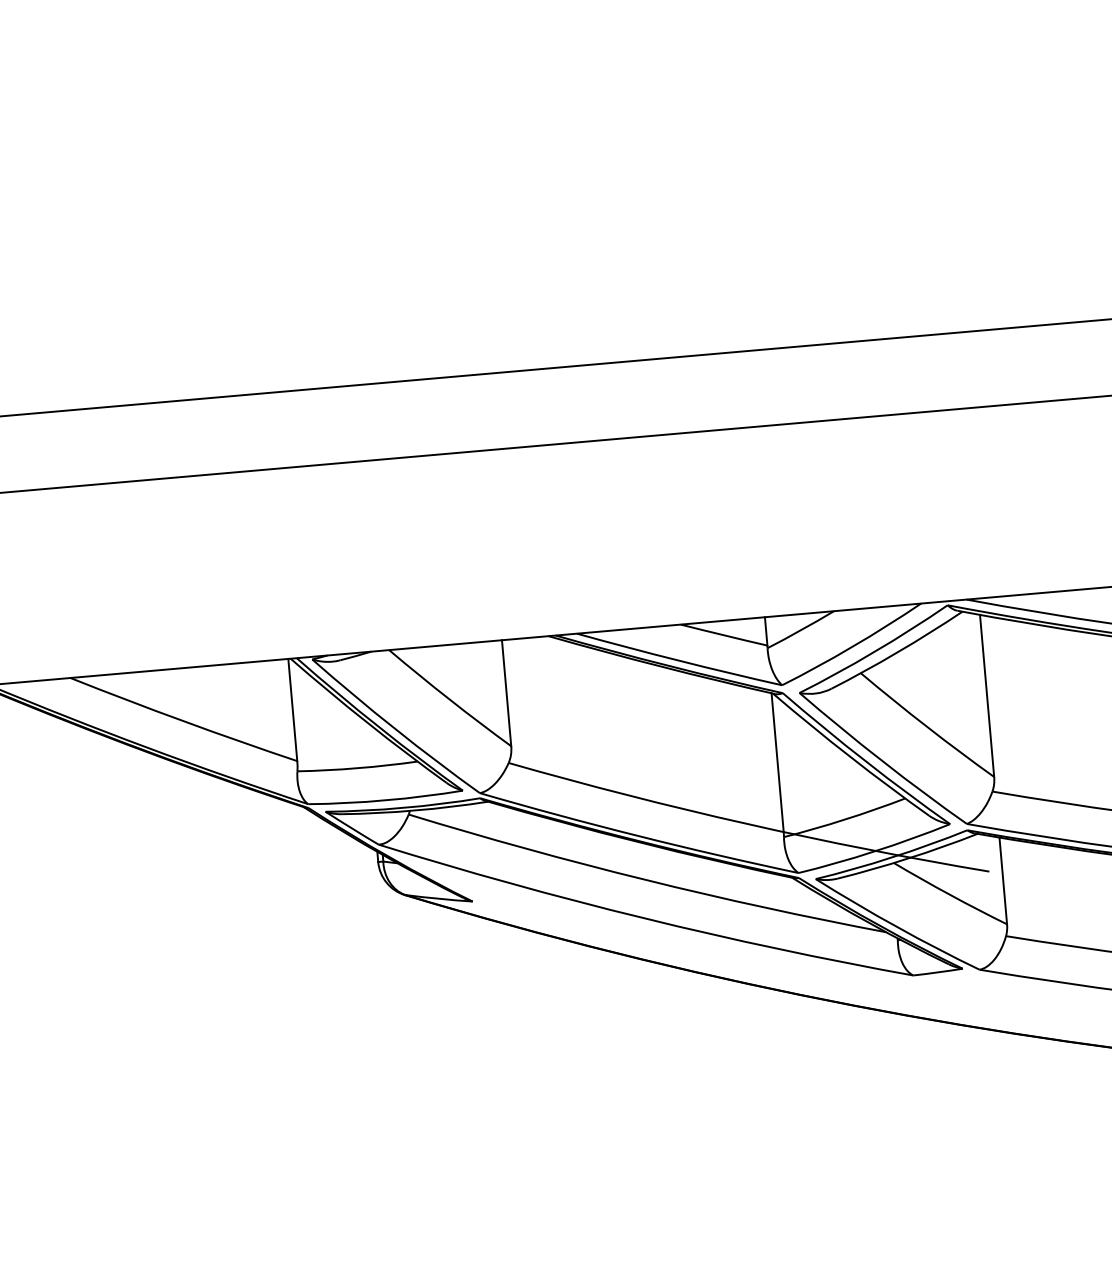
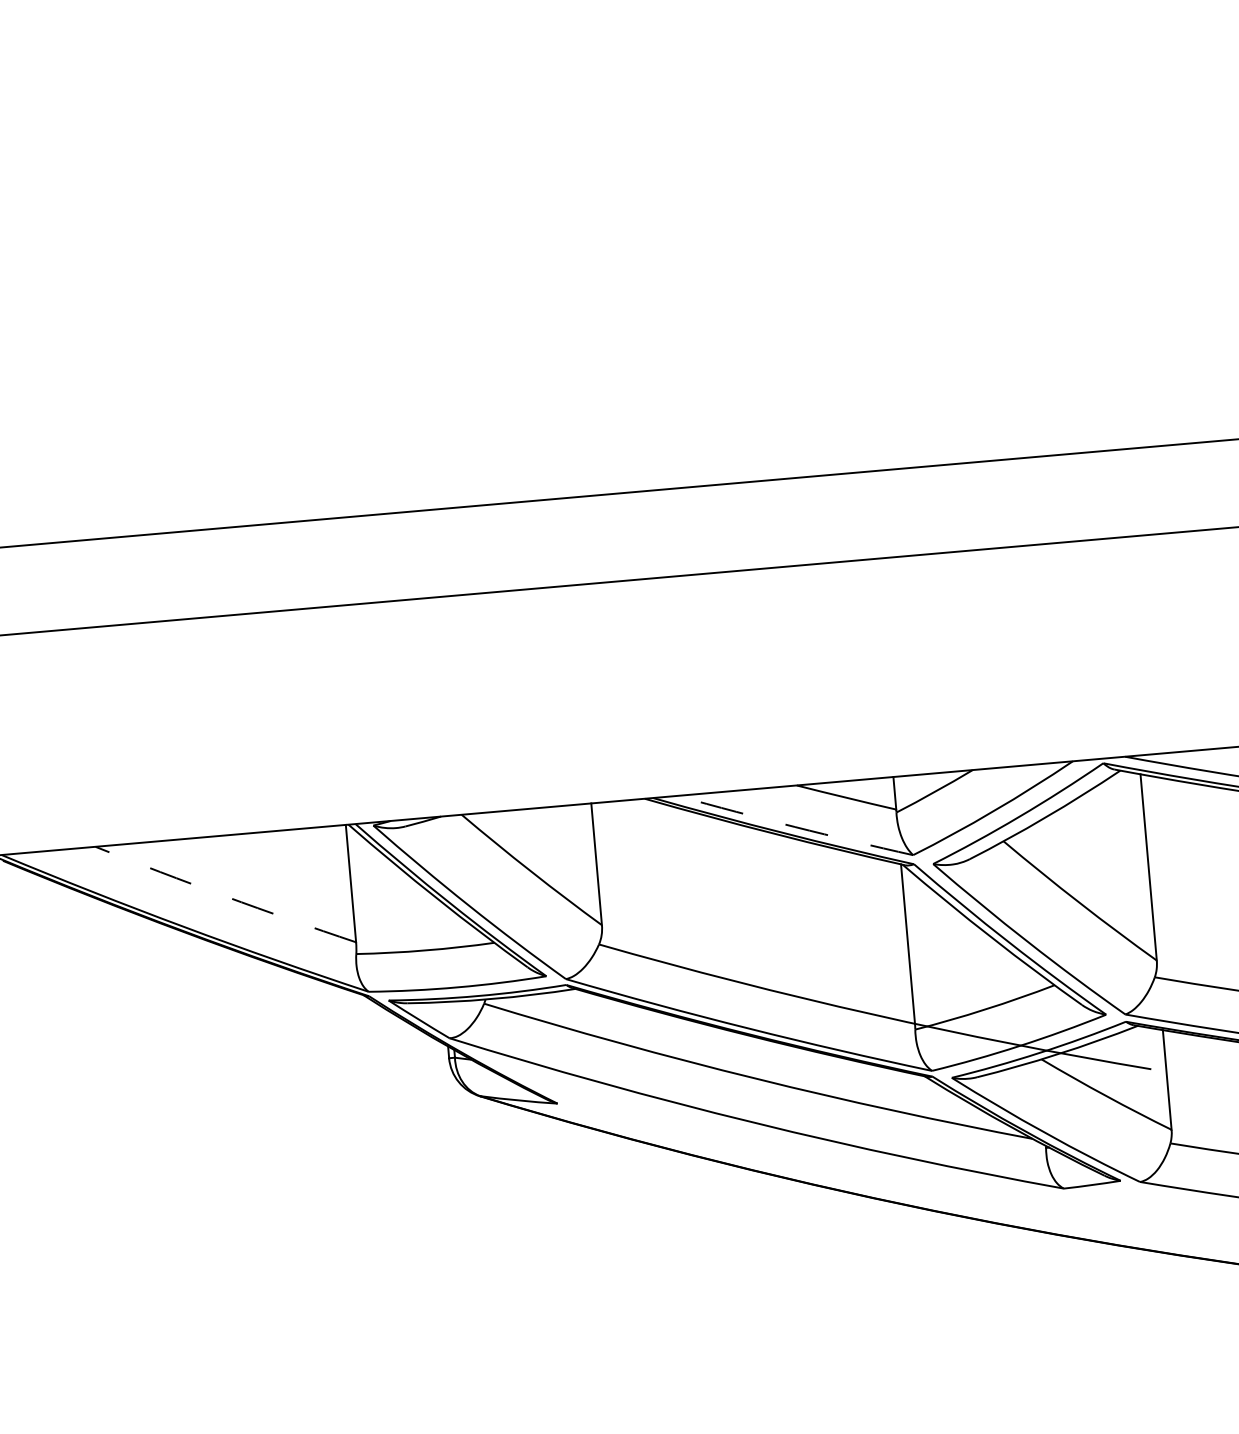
arc: (679, 660) -> (795, 826), solid -> dashed
arc: (183, 721) -> (225, 896), solid -> dashed

